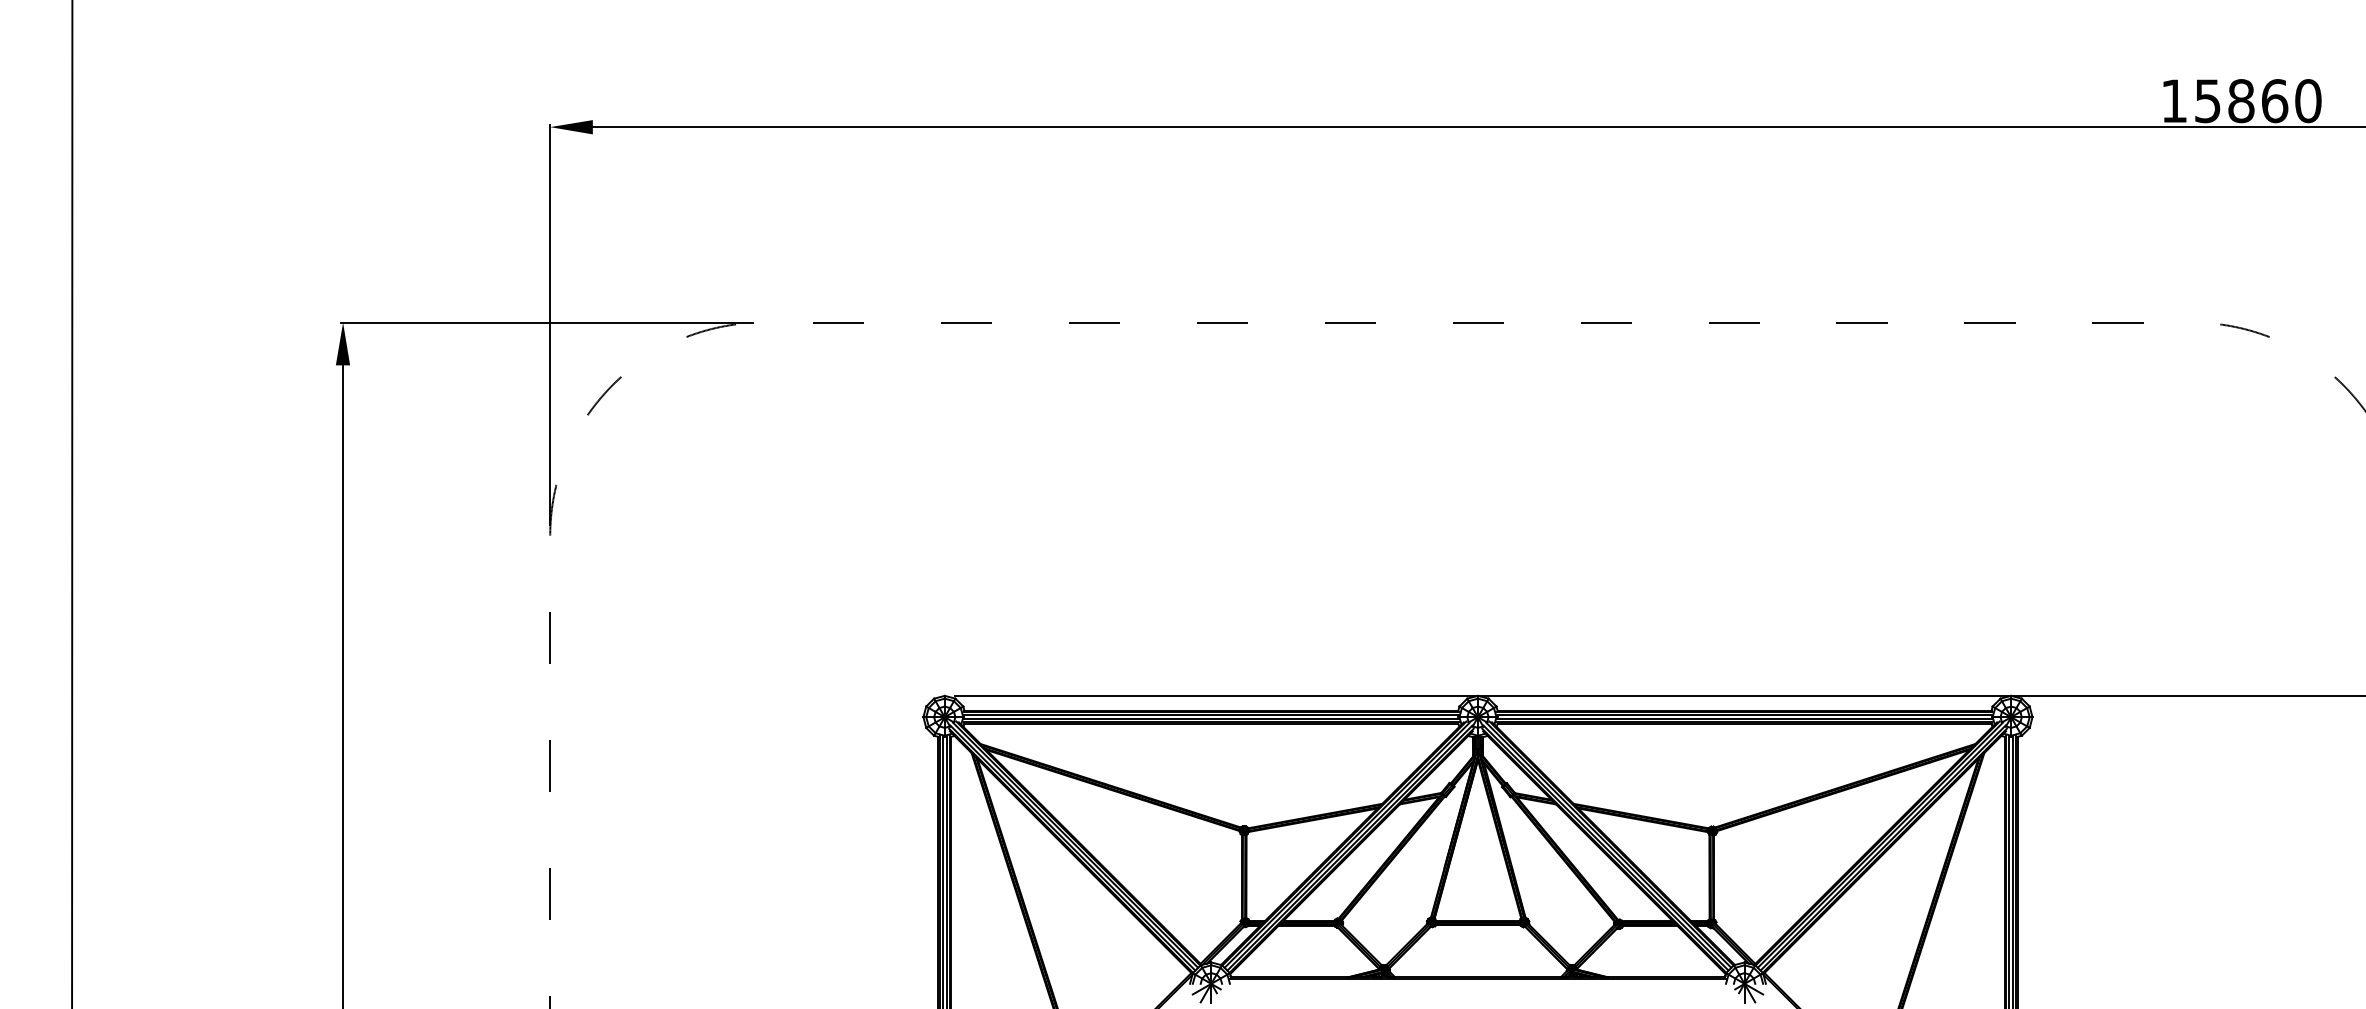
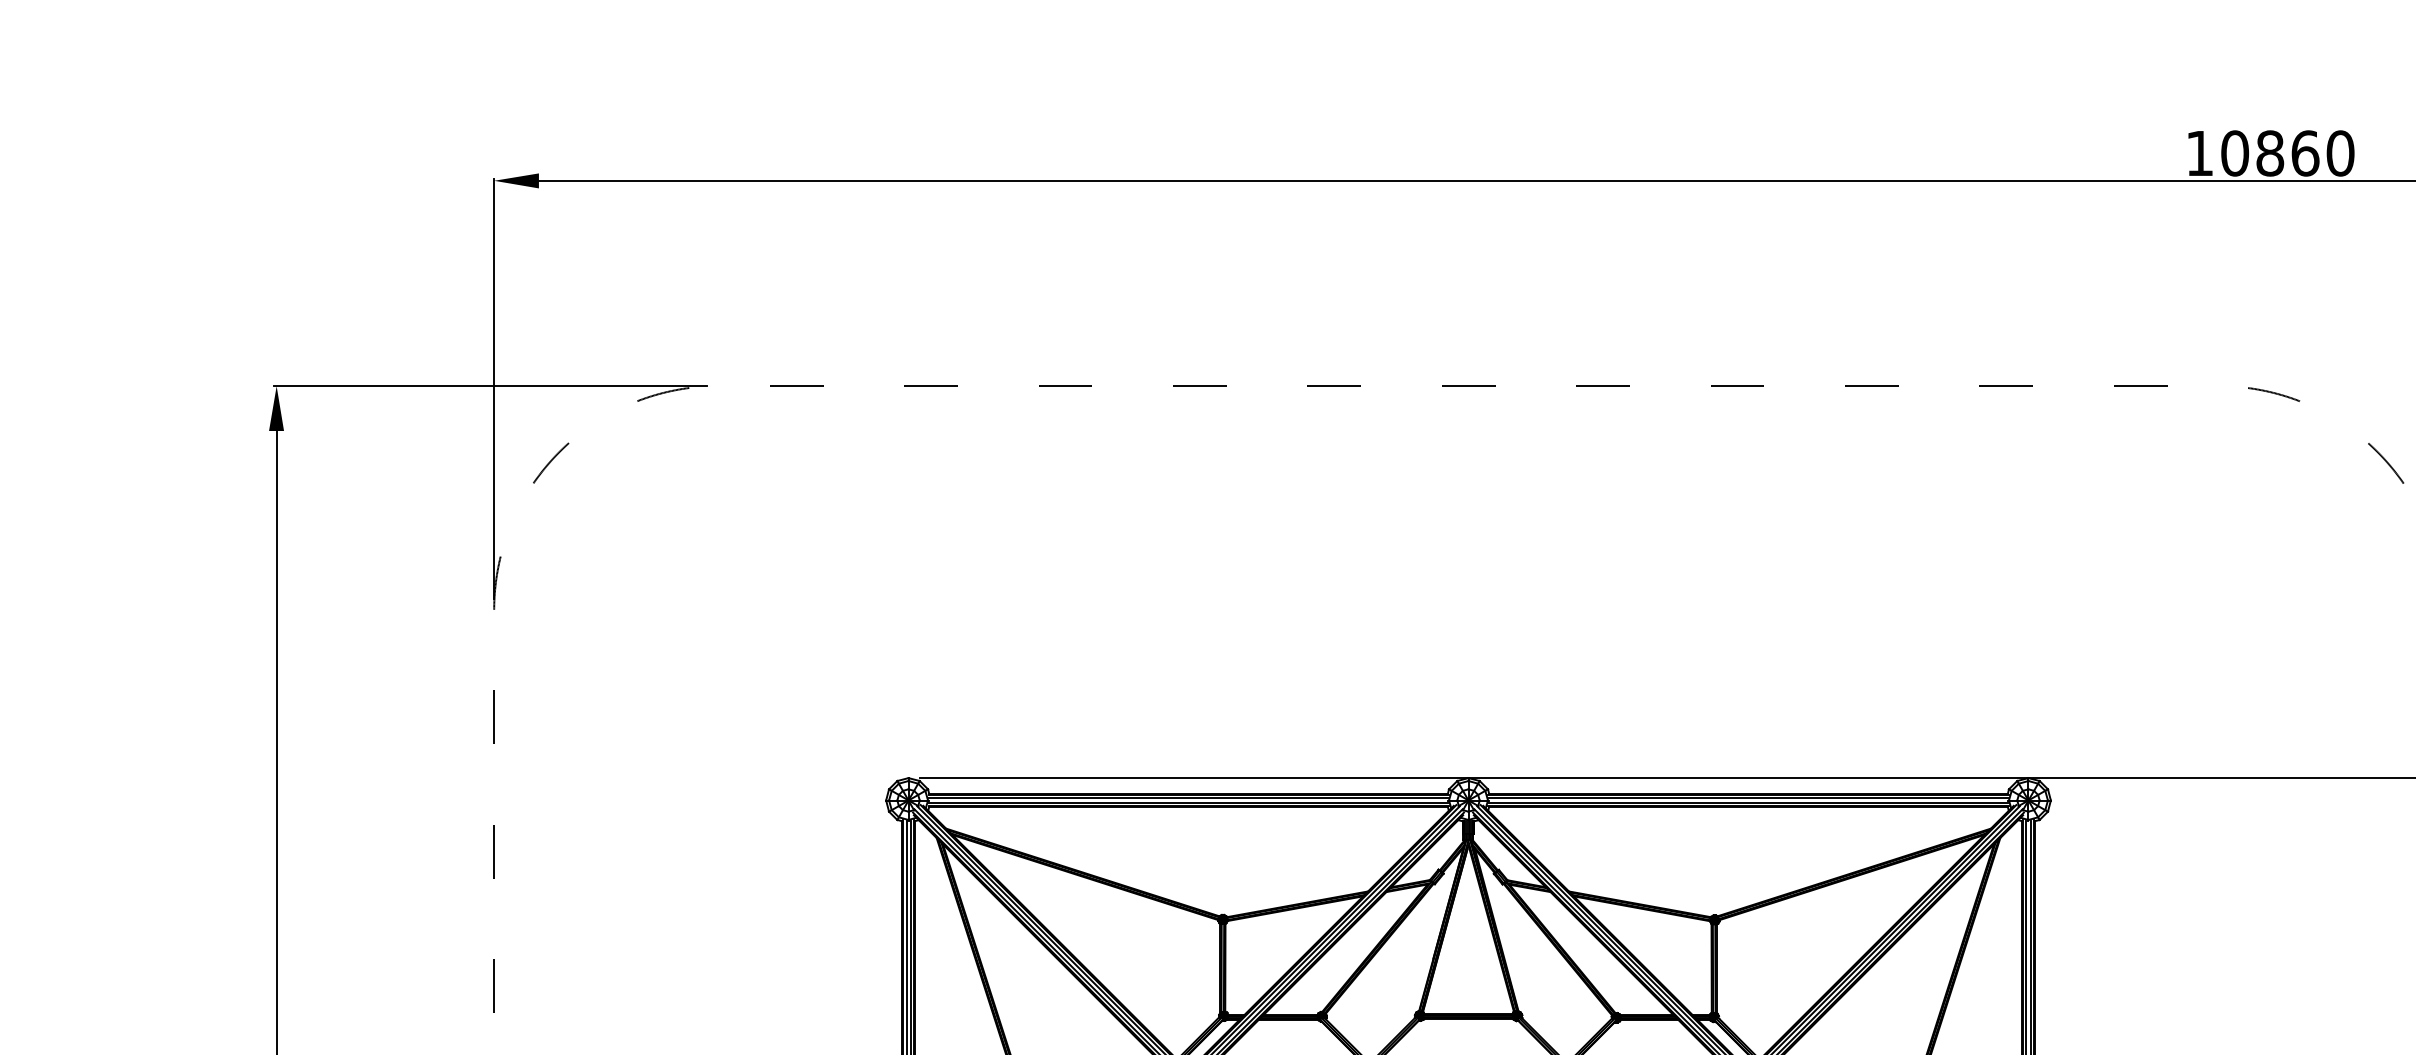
text: (2207, 101) -> (2234, 153), 15860 -> 10860

